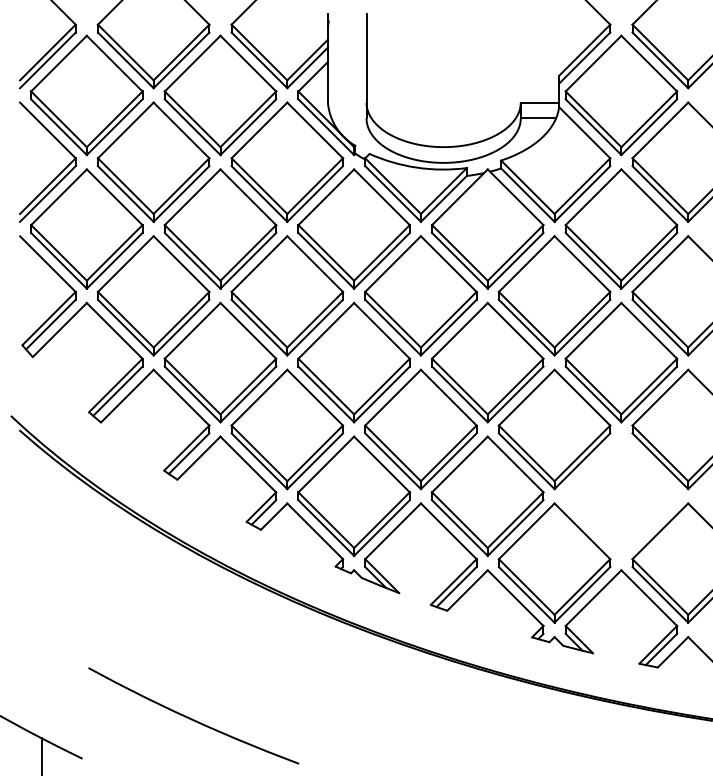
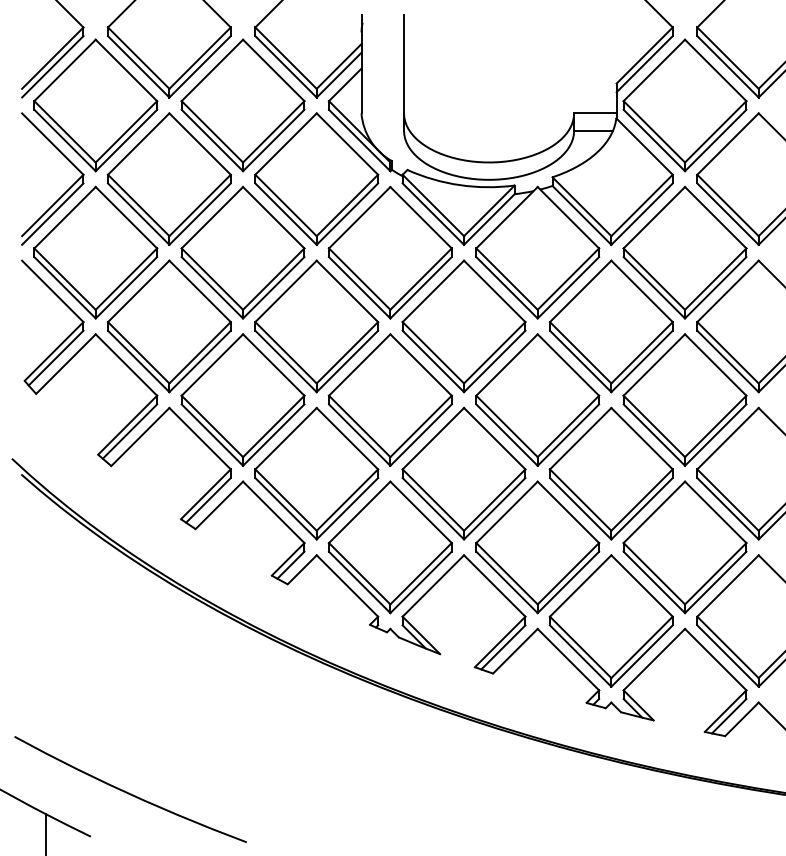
part: (620, 496) -> (684, 547), added
curve: (192, 718) -> (129, 792), moved

